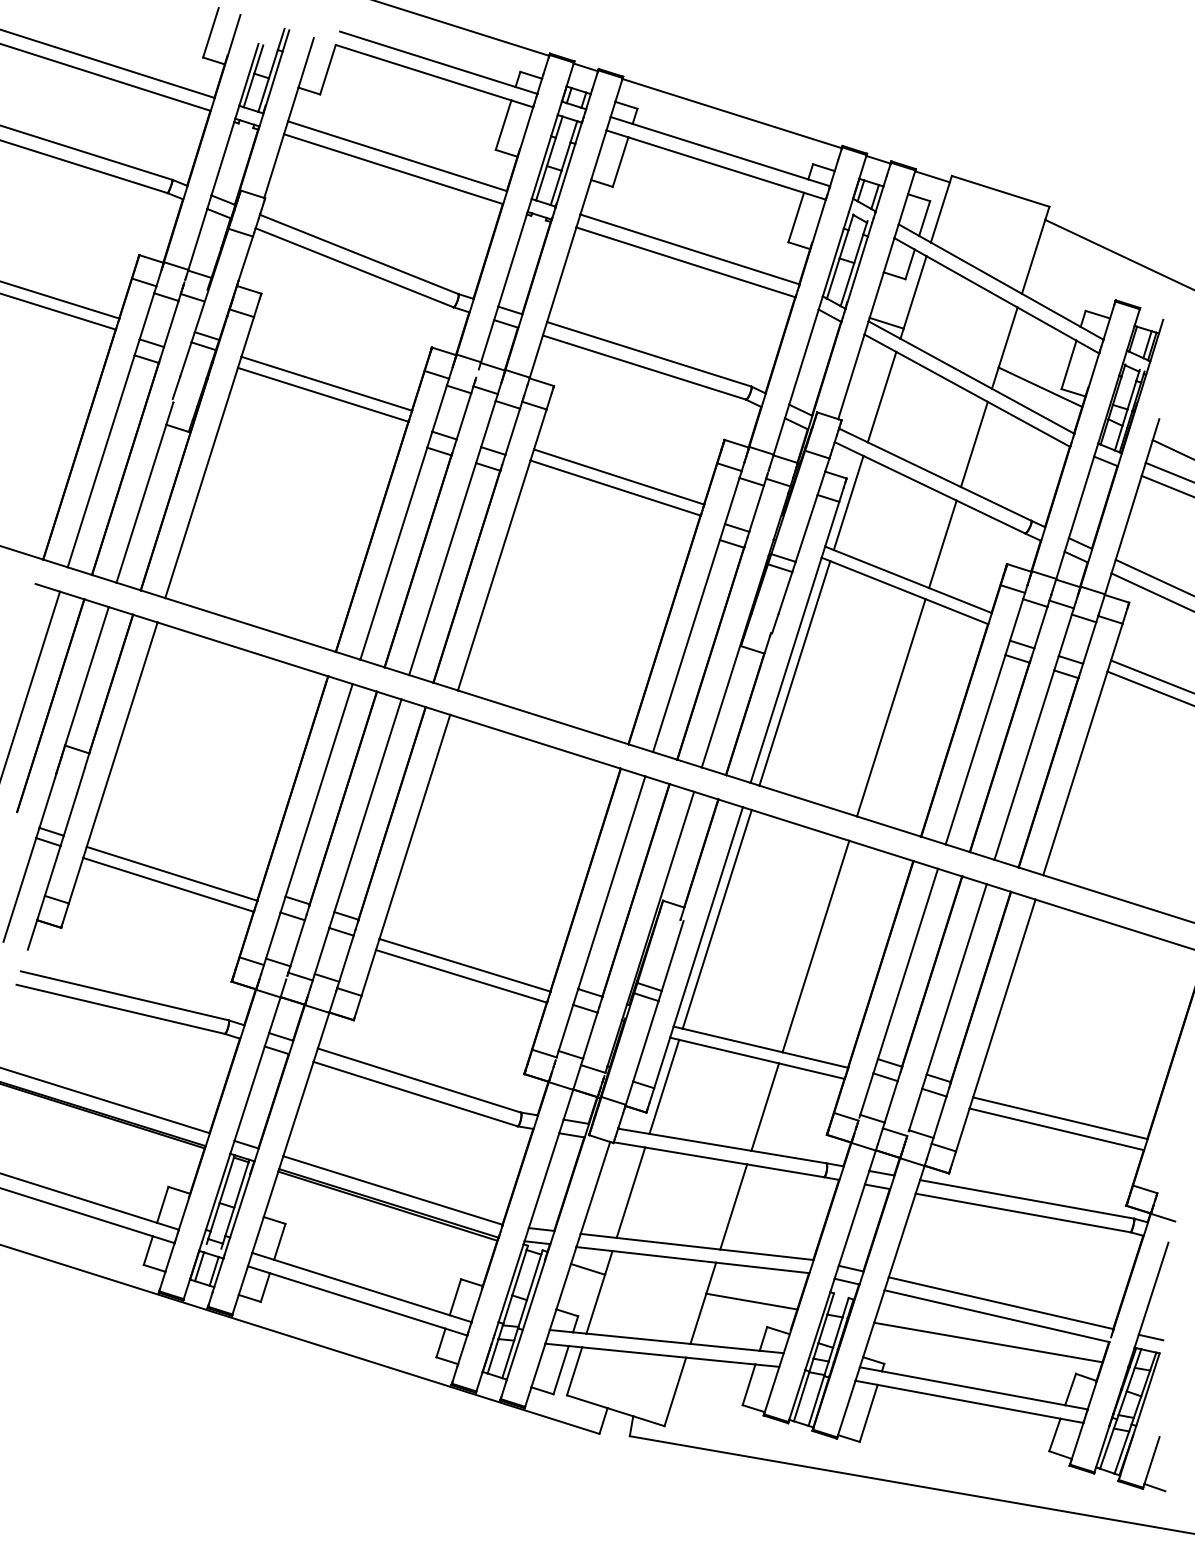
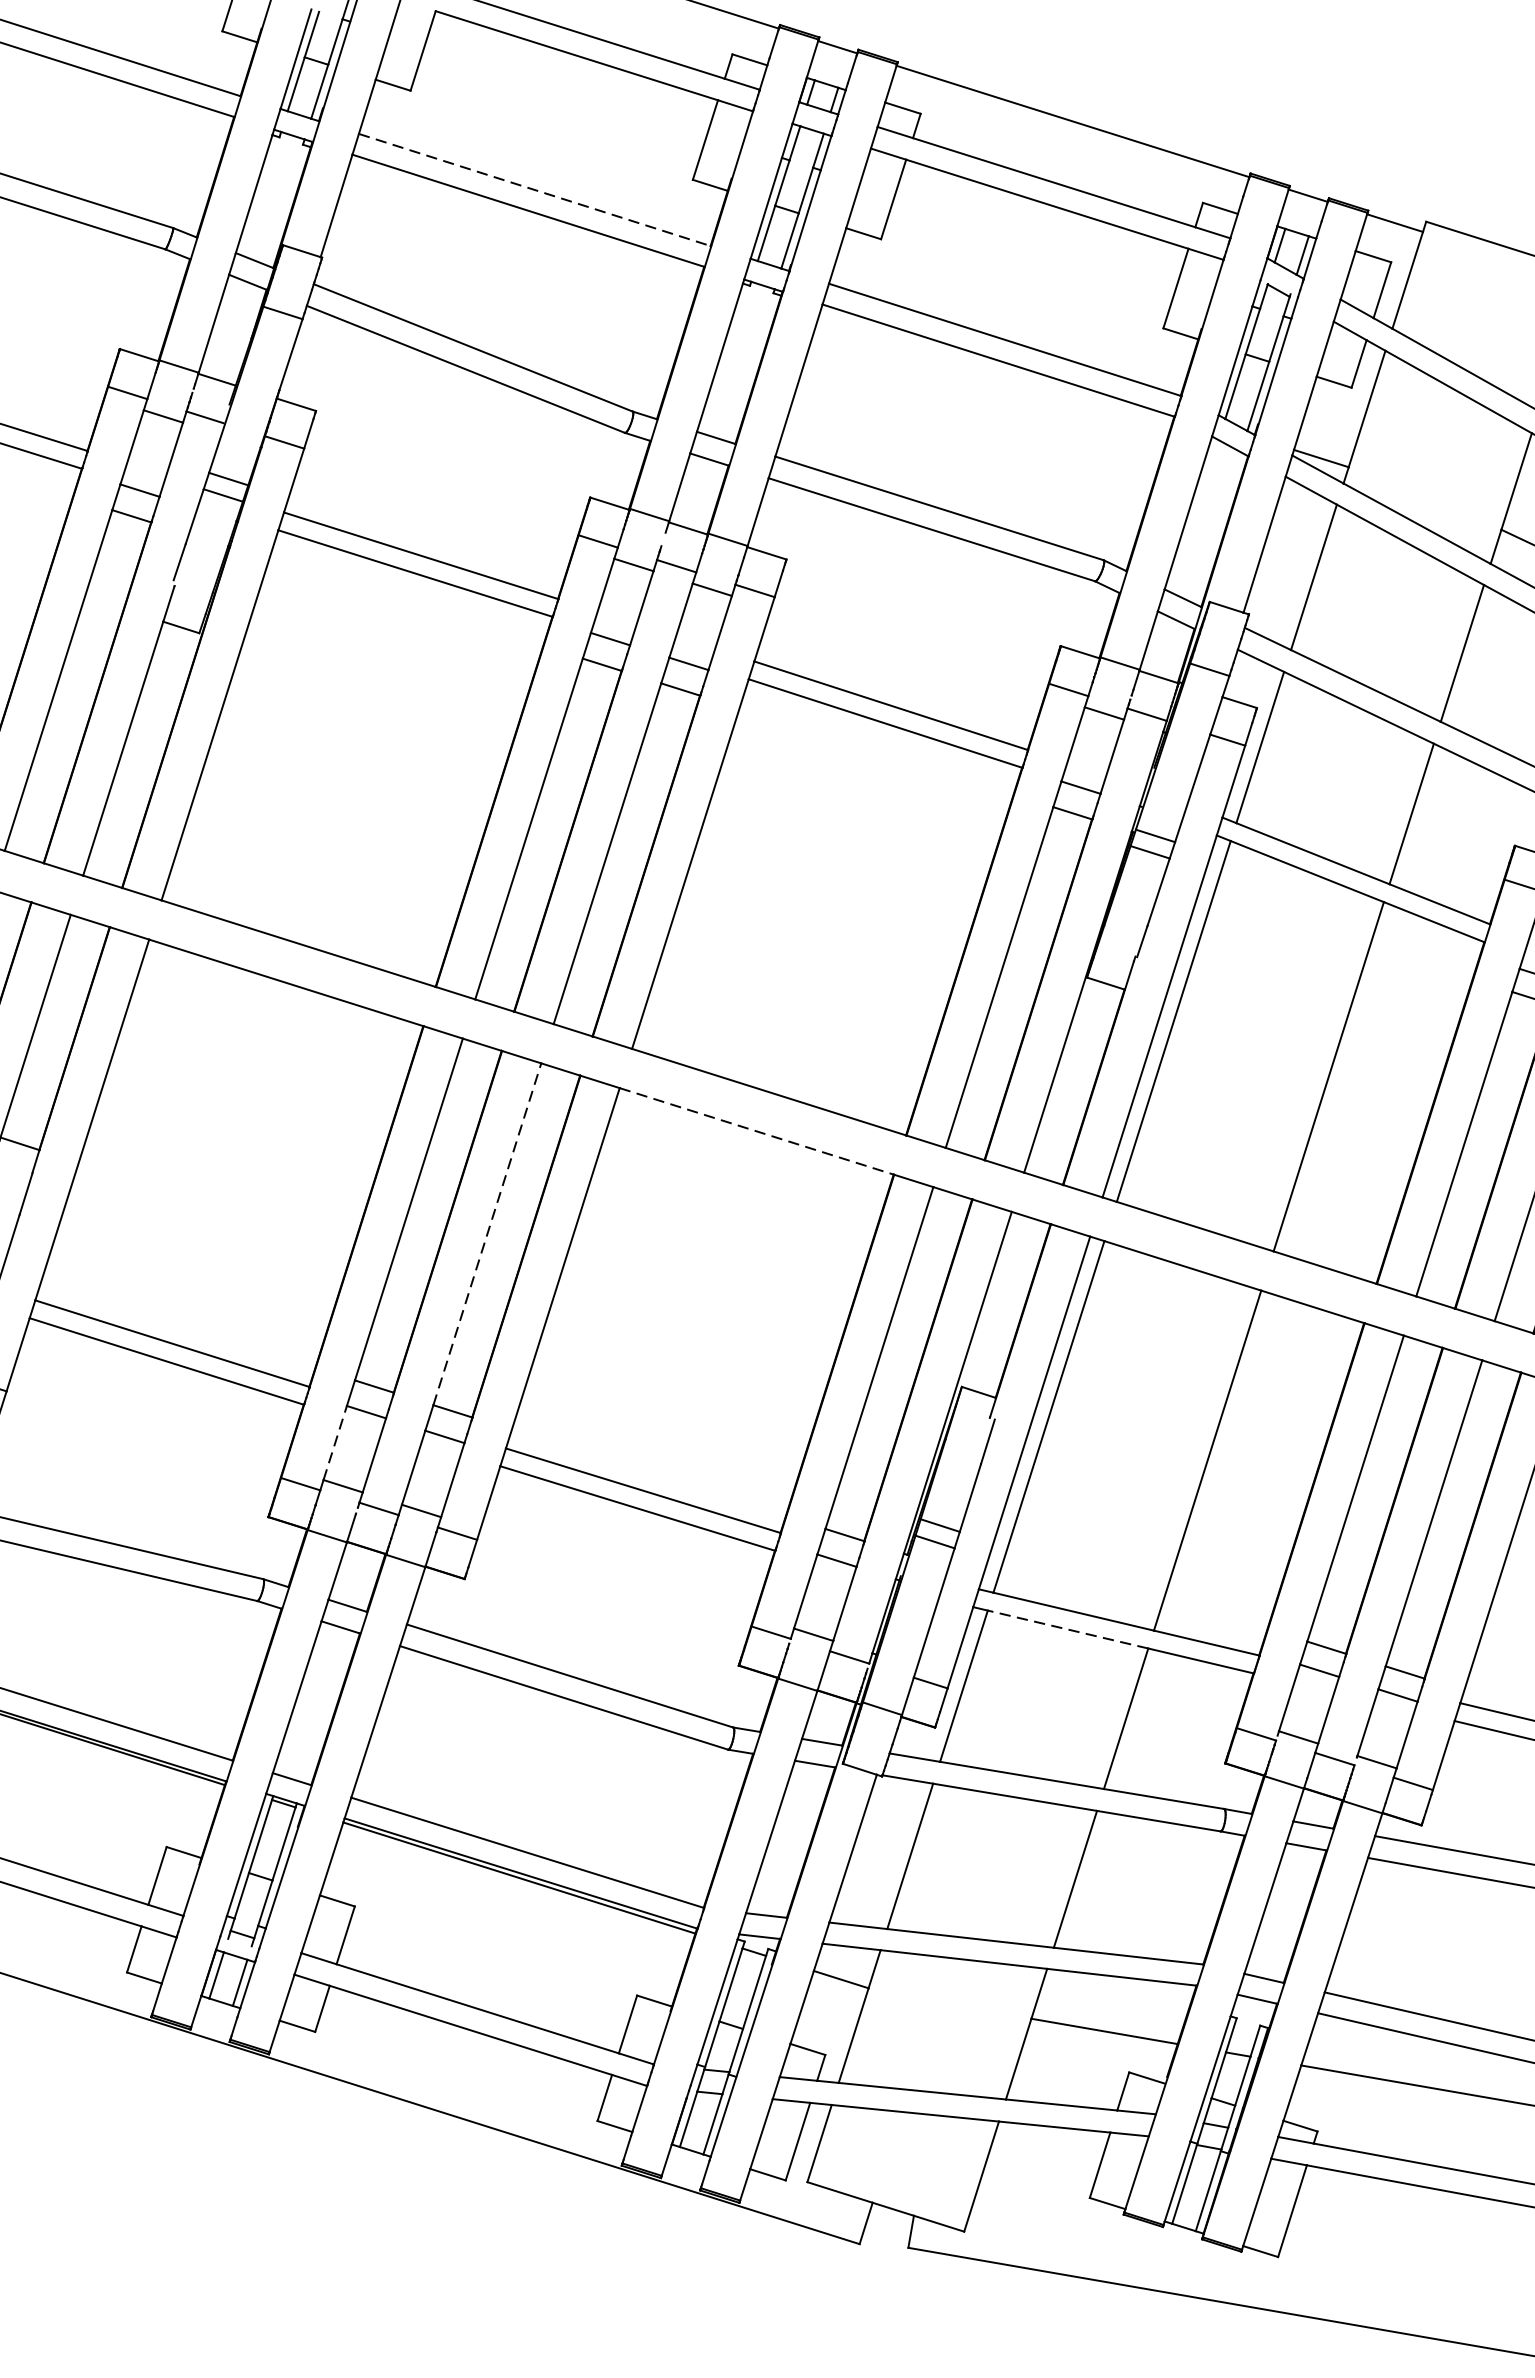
line: (397, 156) -> (534, 190), solid -> dashed
line: (535, 741) -> (756, 1130), solid -> dashed
line: (368, 805) -> (488, 1233), solid -> dashed
line: (273, 935) -> (335, 1442), solid -> dashed
line: (728, 1051) -> (1067, 1629), solid -> dashed

